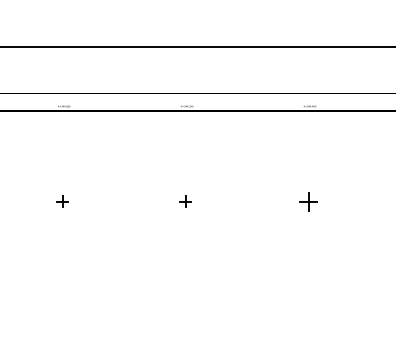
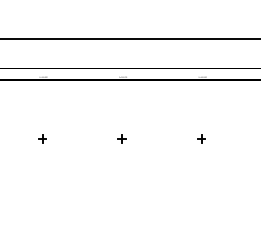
part: (308, 201) -> (201, 138), size x0.62

